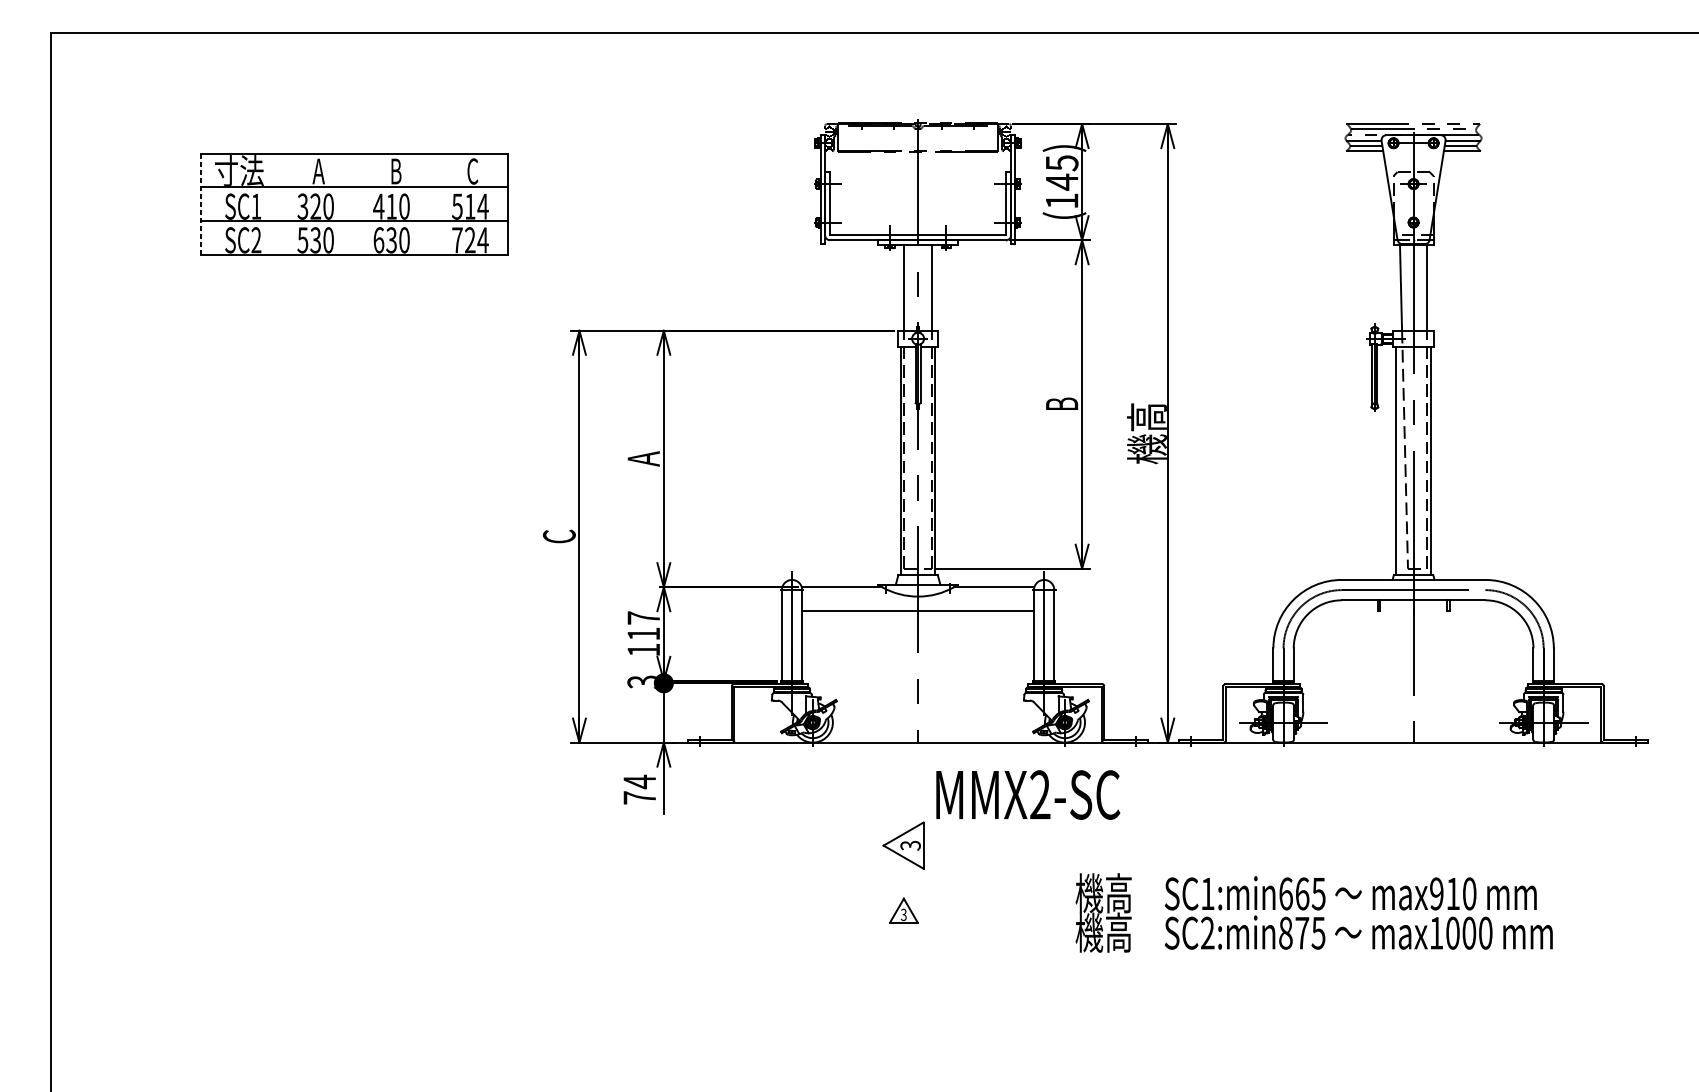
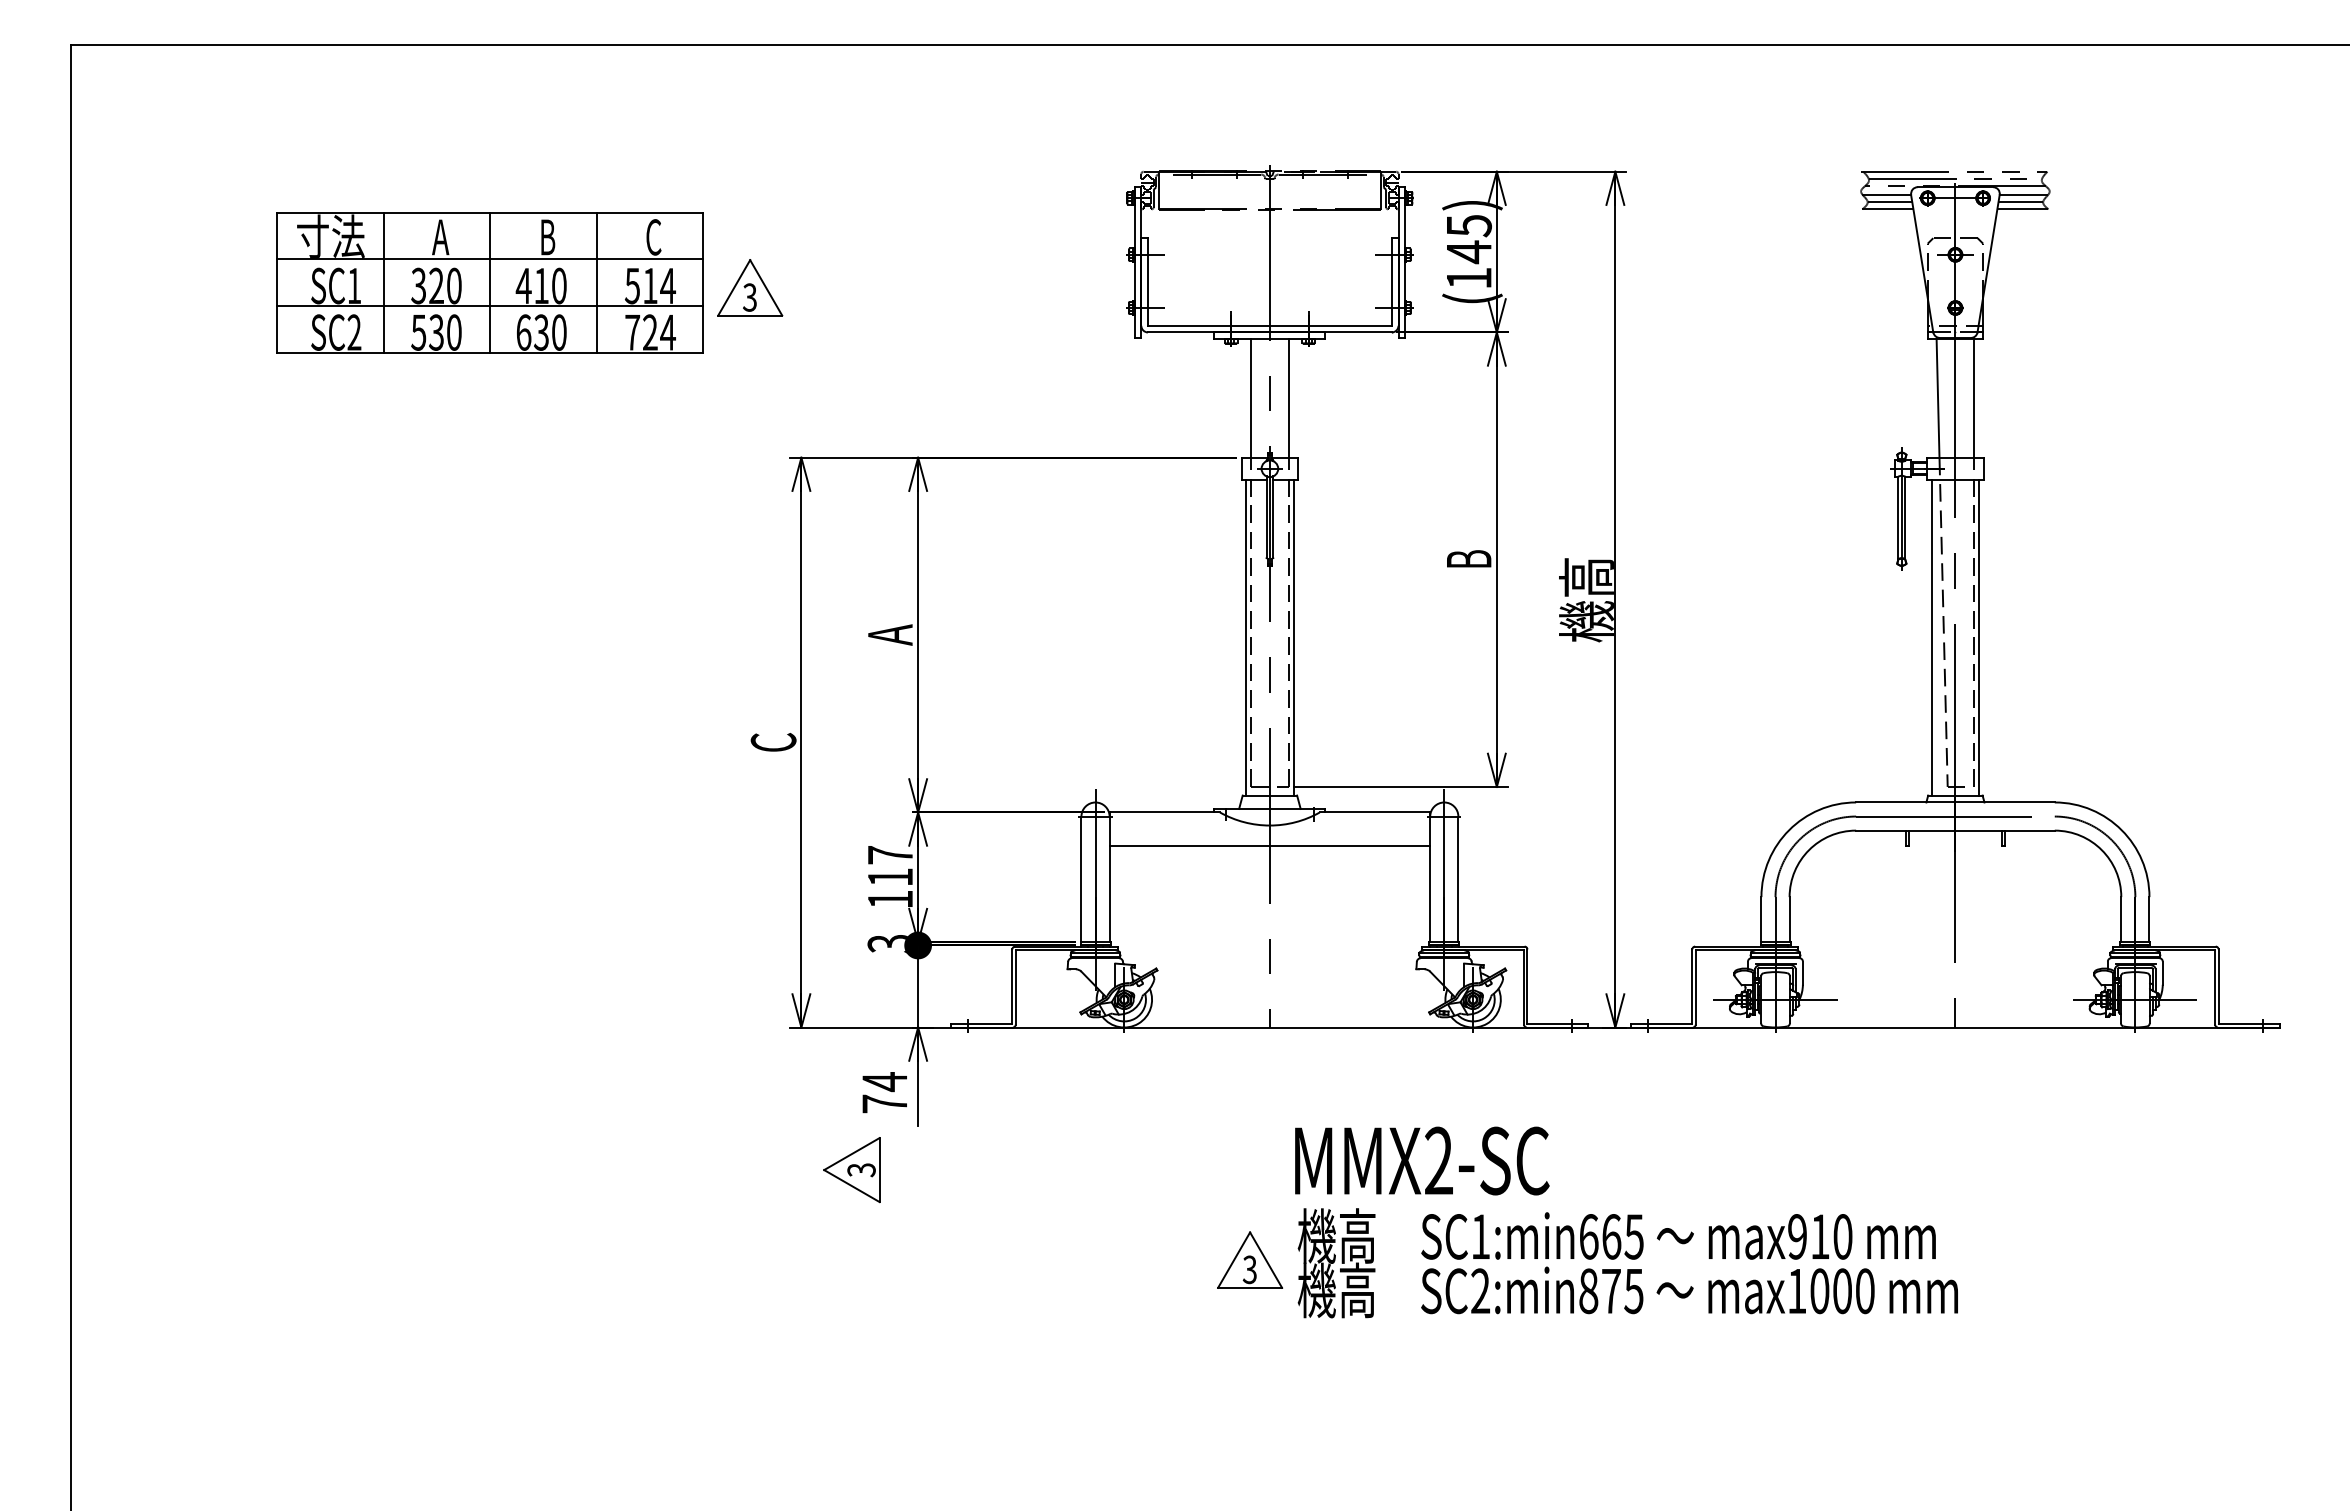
line: (200, 204) -> (277, 282), dashed -> solid
line: (277, 204) -> (383, 282), added
line: (354, 204) -> (490, 282), added
line: (431, 204) -> (596, 282), added
part: (542, 207) -> (750, 287), added
text: (1028, 794) -> (1422, 1160), moved
part: (903, 845) -> (851, 1170), moved
part: (904, 910) -> (1250, 1259), size x1.67
text: (1313, 913) -> (1627, 1263), moved

